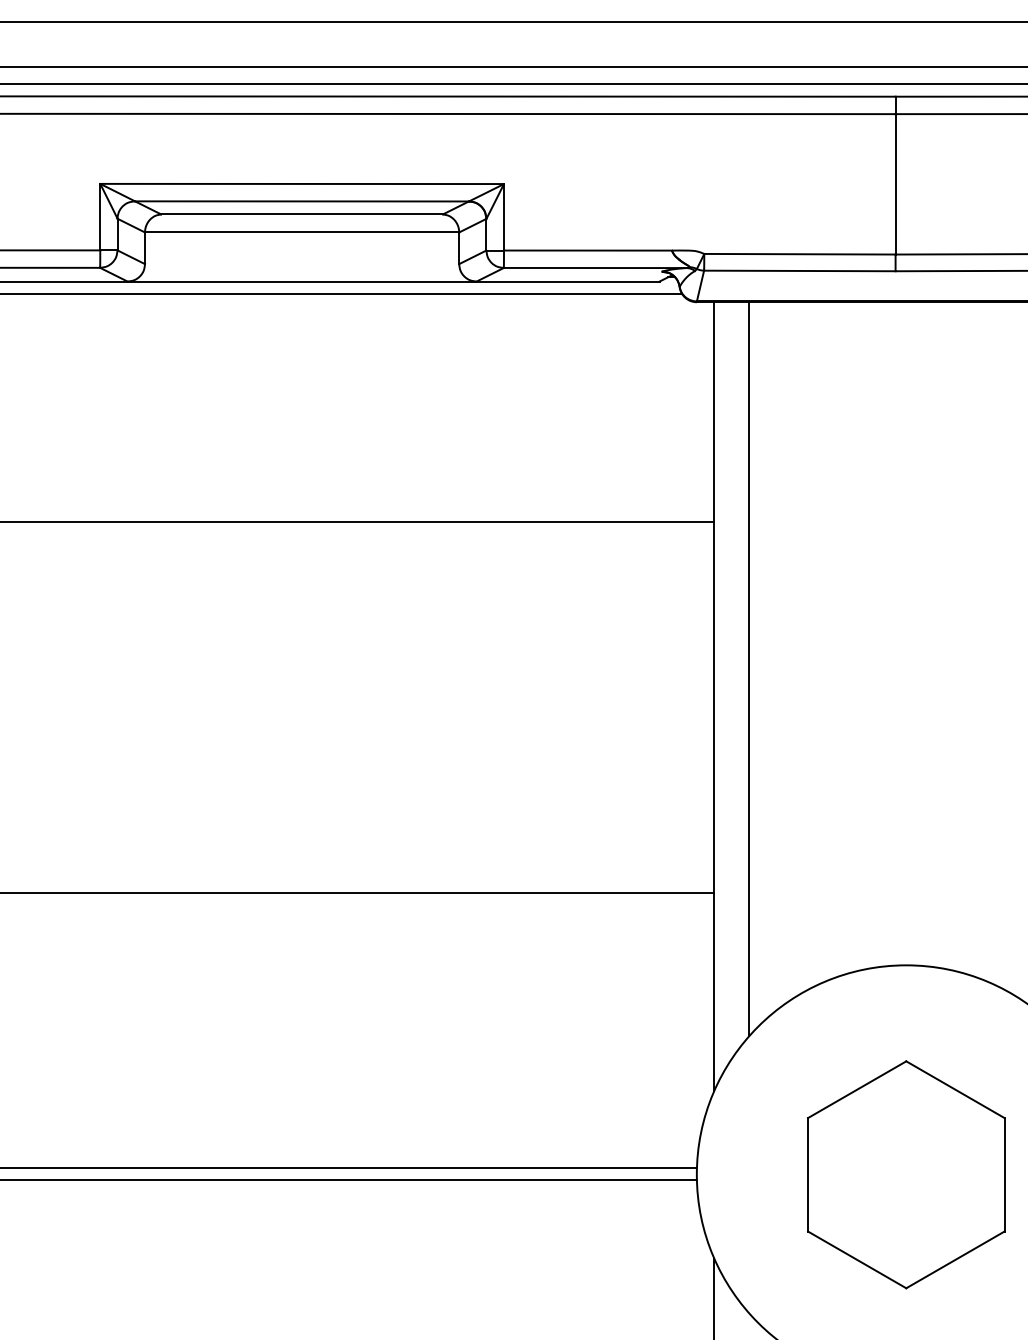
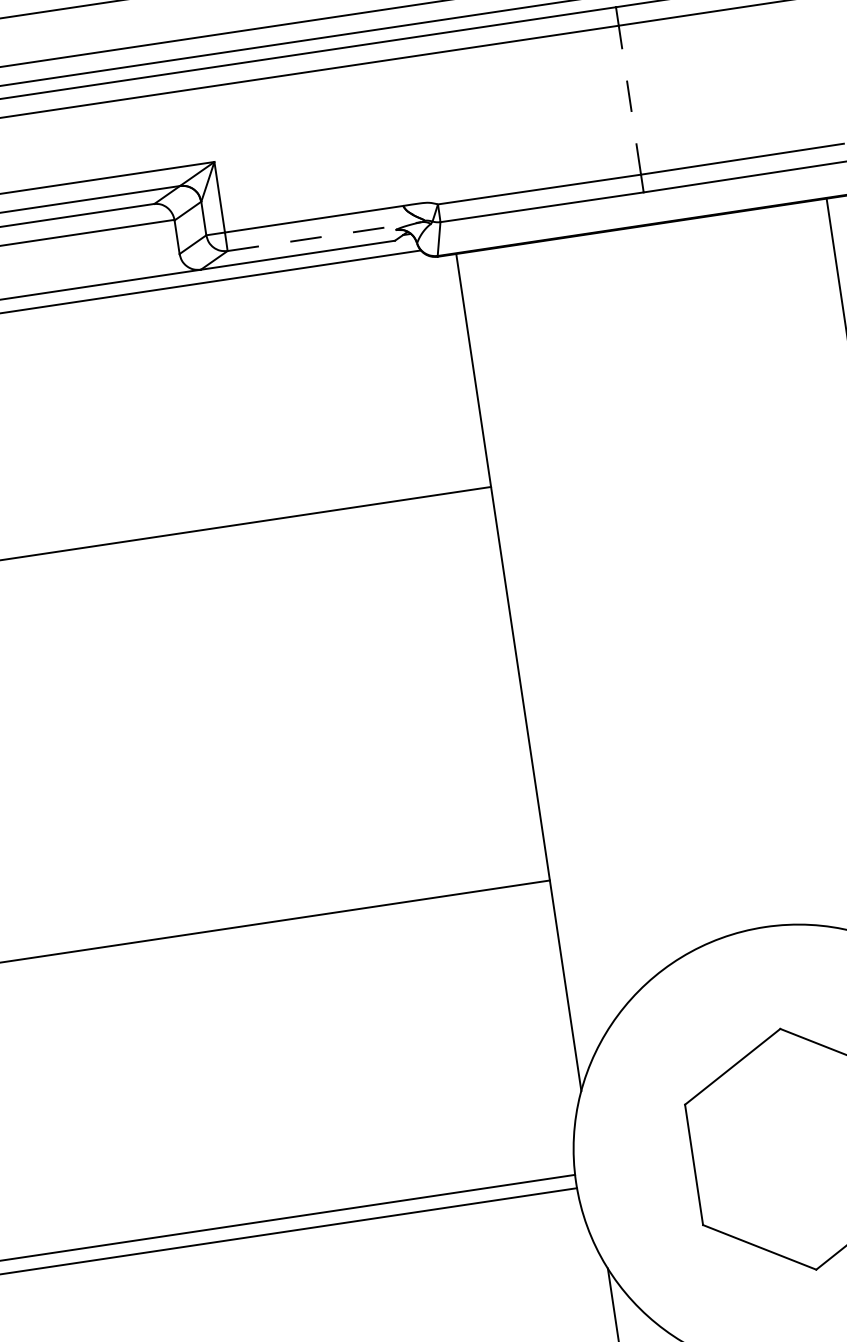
line: (895, 183) -> (629, 99), solid -> dashed
line: (595, 268) -> (324, 237), solid -> dashed
line: (749, 669) -> (551, 638), removed

